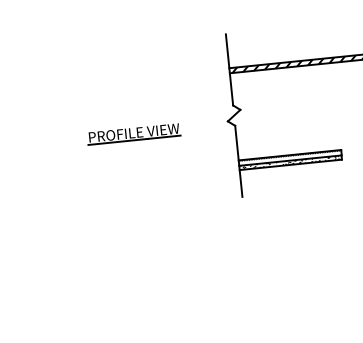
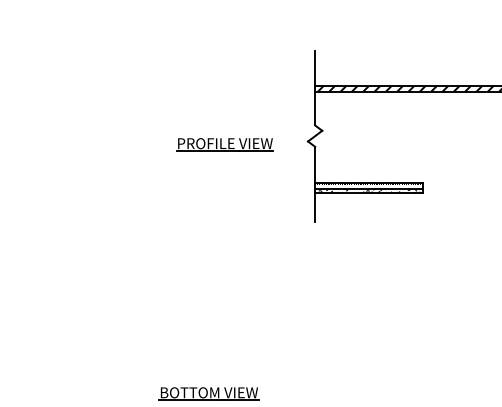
part: (133, 133) -> (224, 144), moved

